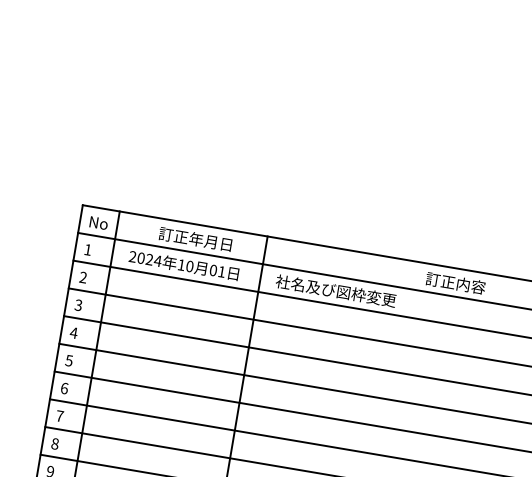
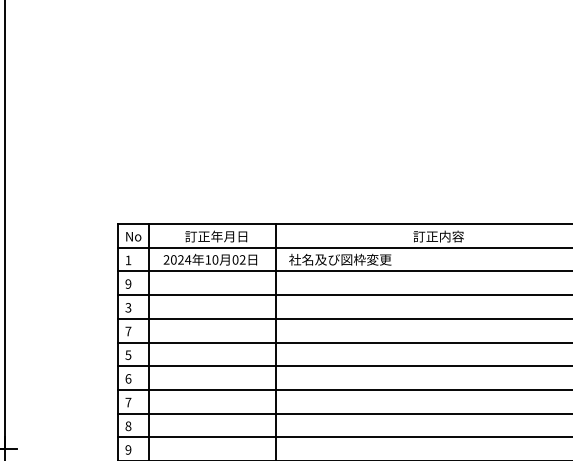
text: (221, 271) -> (242, 259), 01 -> 02
text: (83, 278) -> (128, 284), 2 -> 9
text: (73, 333) -> (128, 331), 4 -> 7

